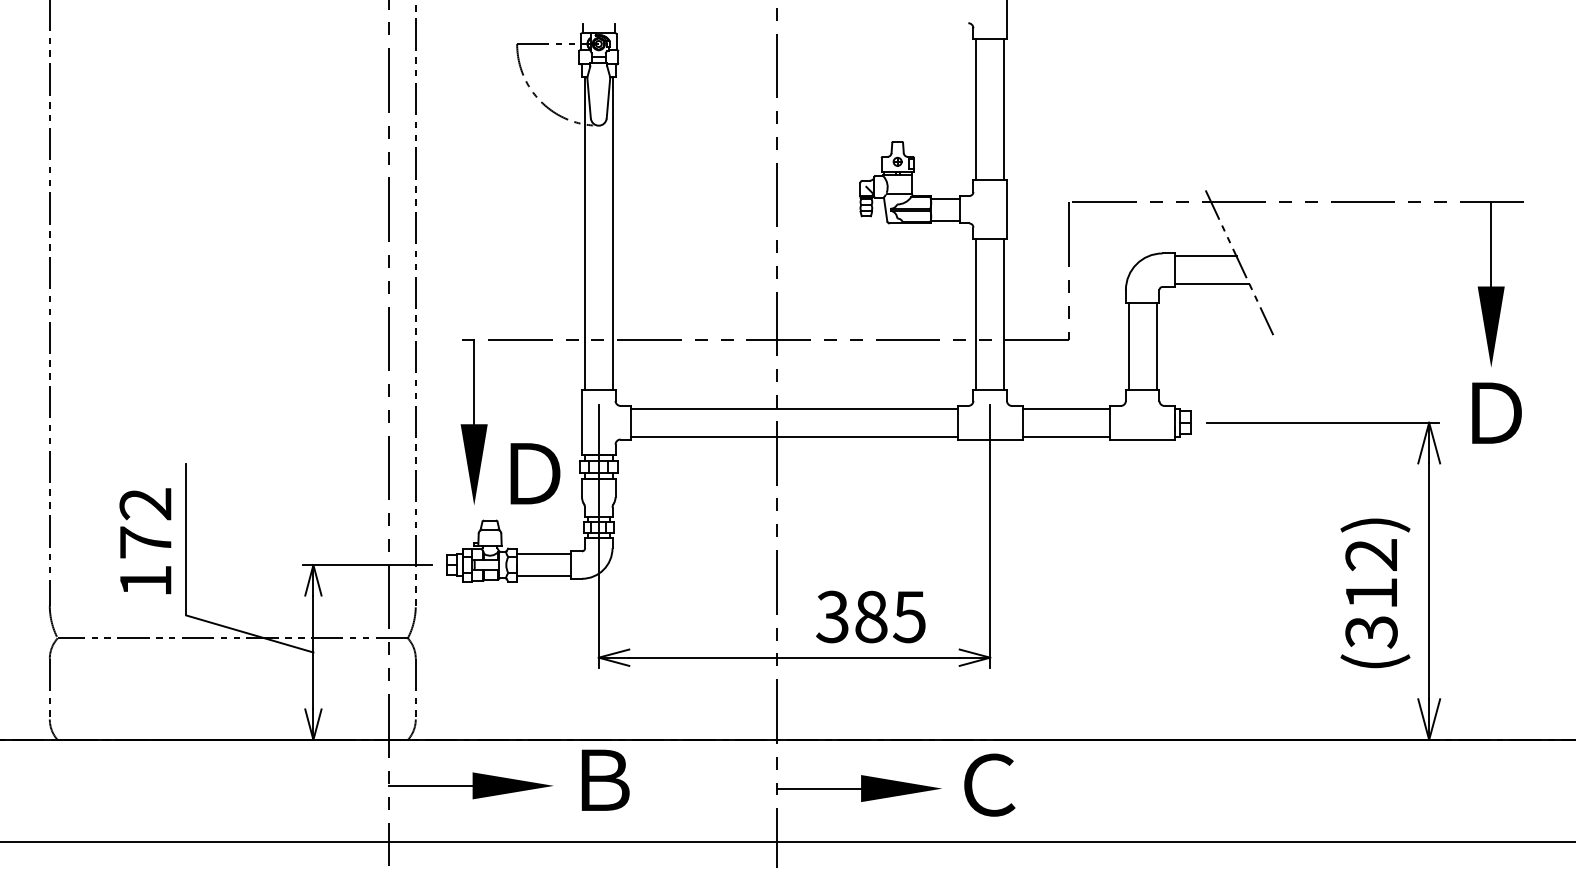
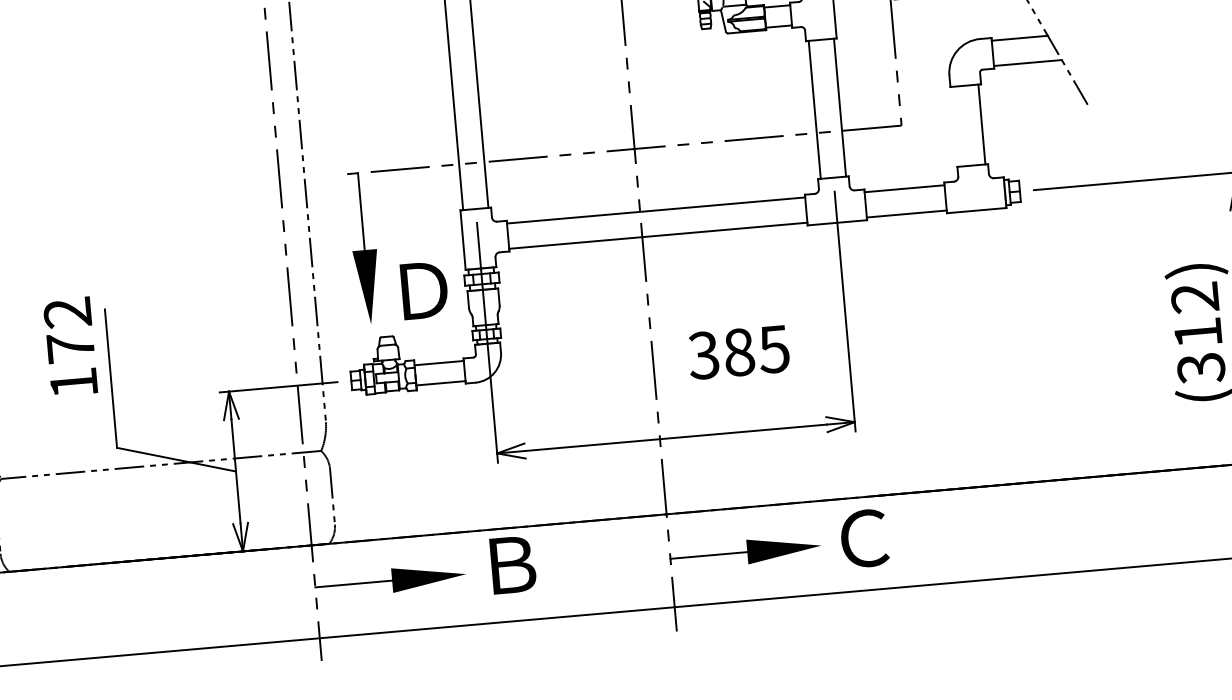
line: (1128, 346) -> (956, 126), removed
text: (145, 541) -> (70, 346), moved
text: (870, 616) -> (738, 352), moved

